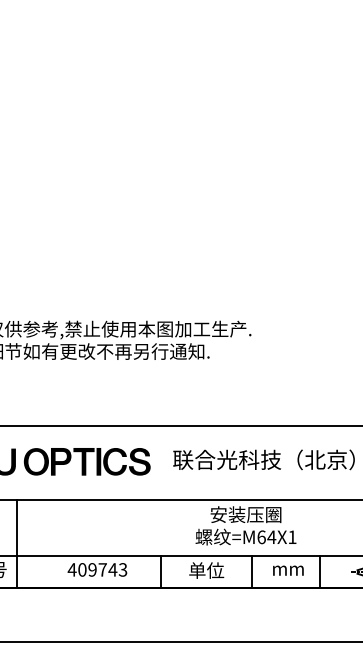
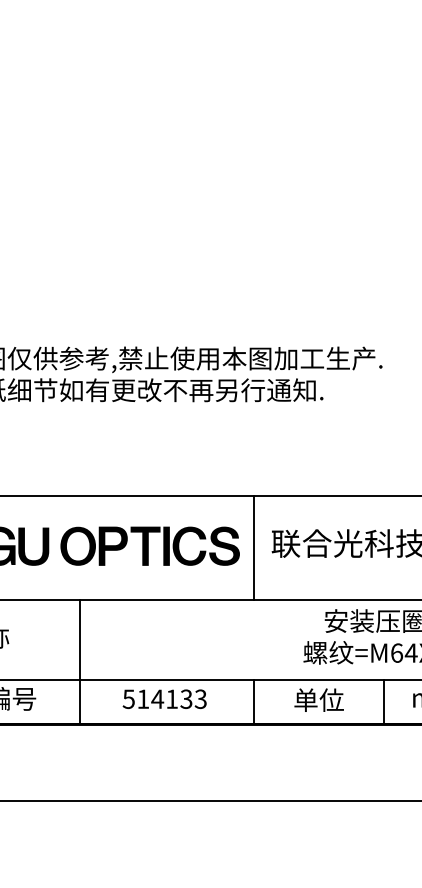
line: (160, 462) -> (253, 547), added
line: (16, 543) -> (79, 661), moved
text: (92, 569) -> (157, 698), 409743 -> 514133

